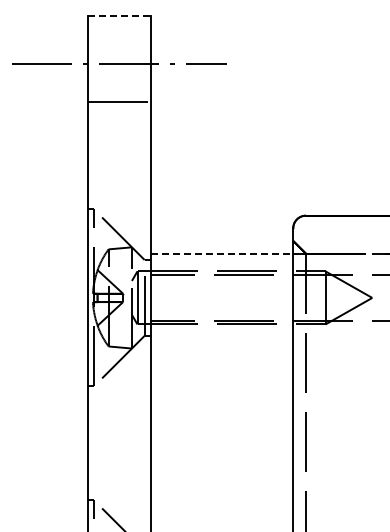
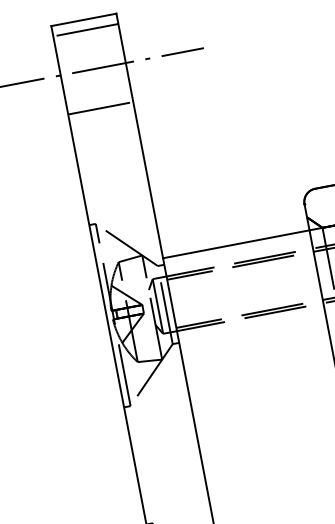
line: (119, 15) -> (83, 19), dashed -> solid
line: (118, 25) -> (84, 29), added
line: (222, 253) -> (236, 244), dashed -> solid

